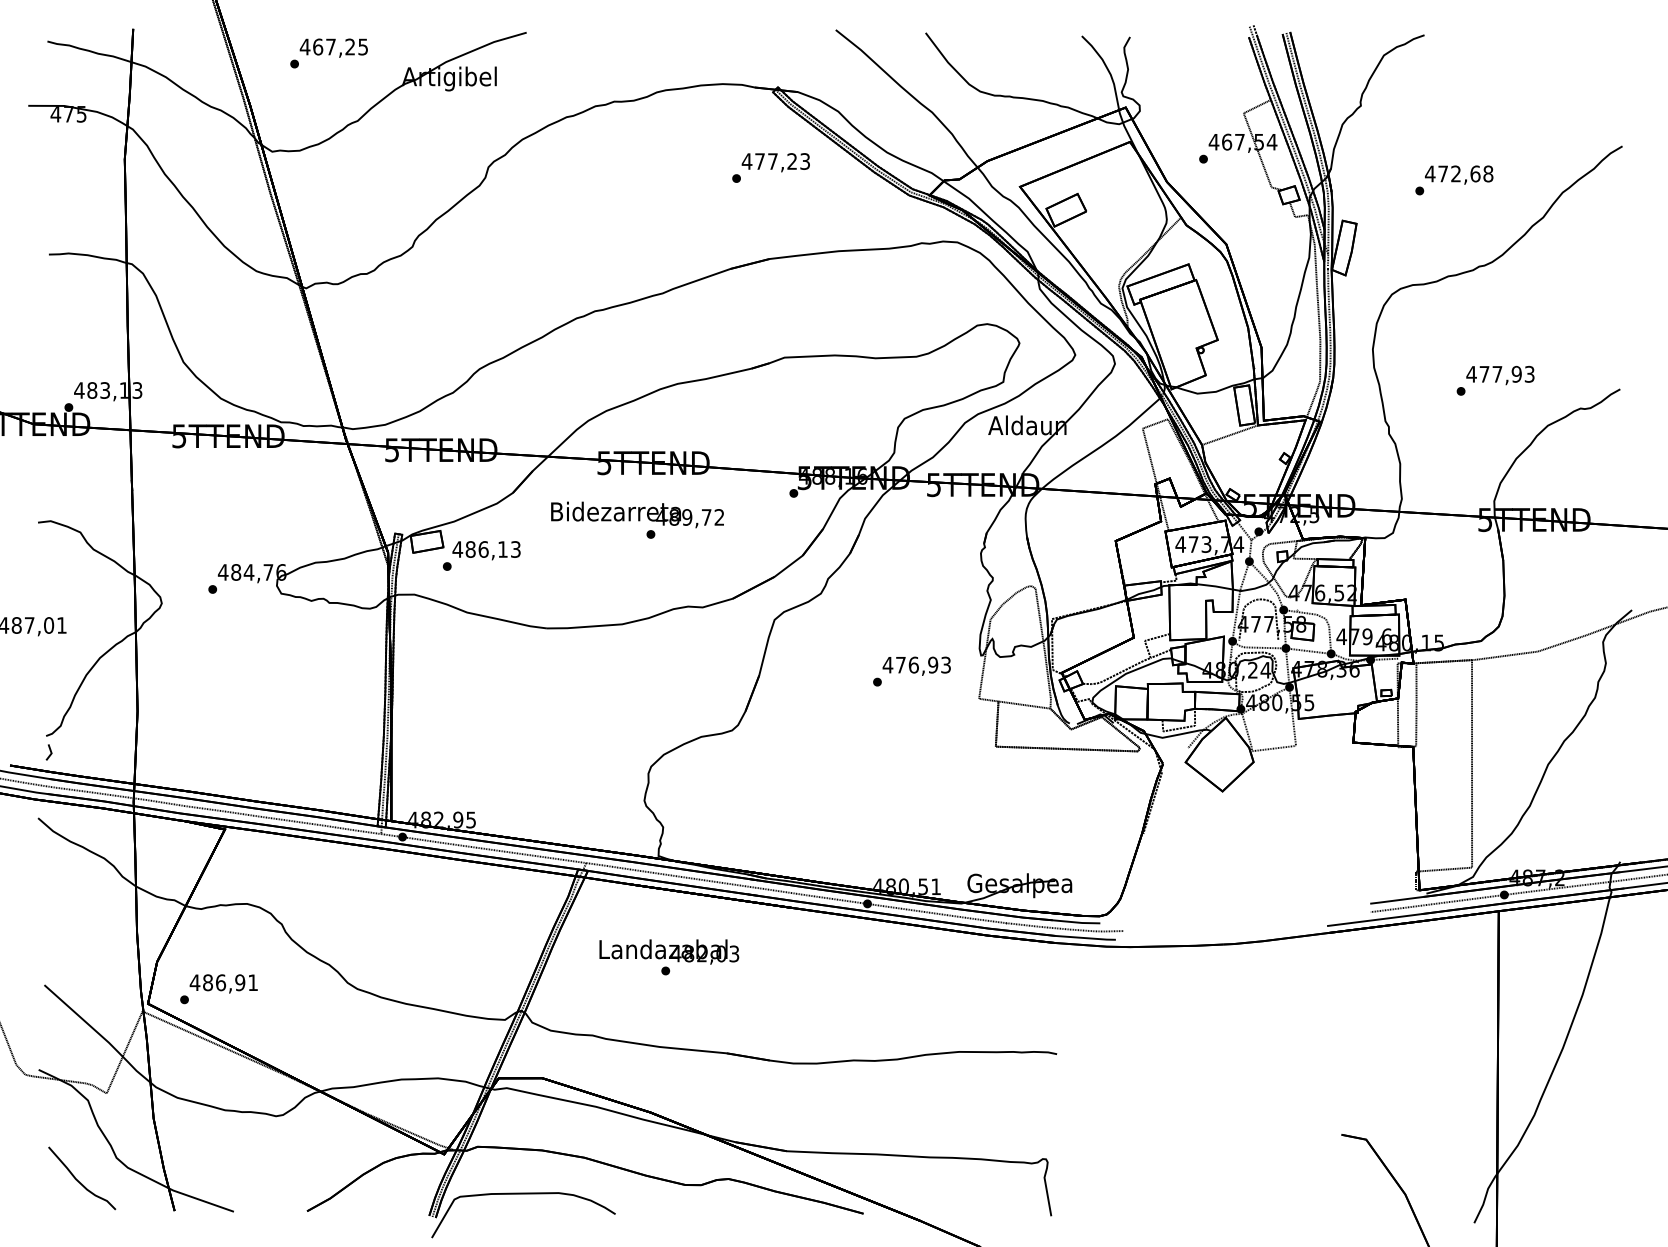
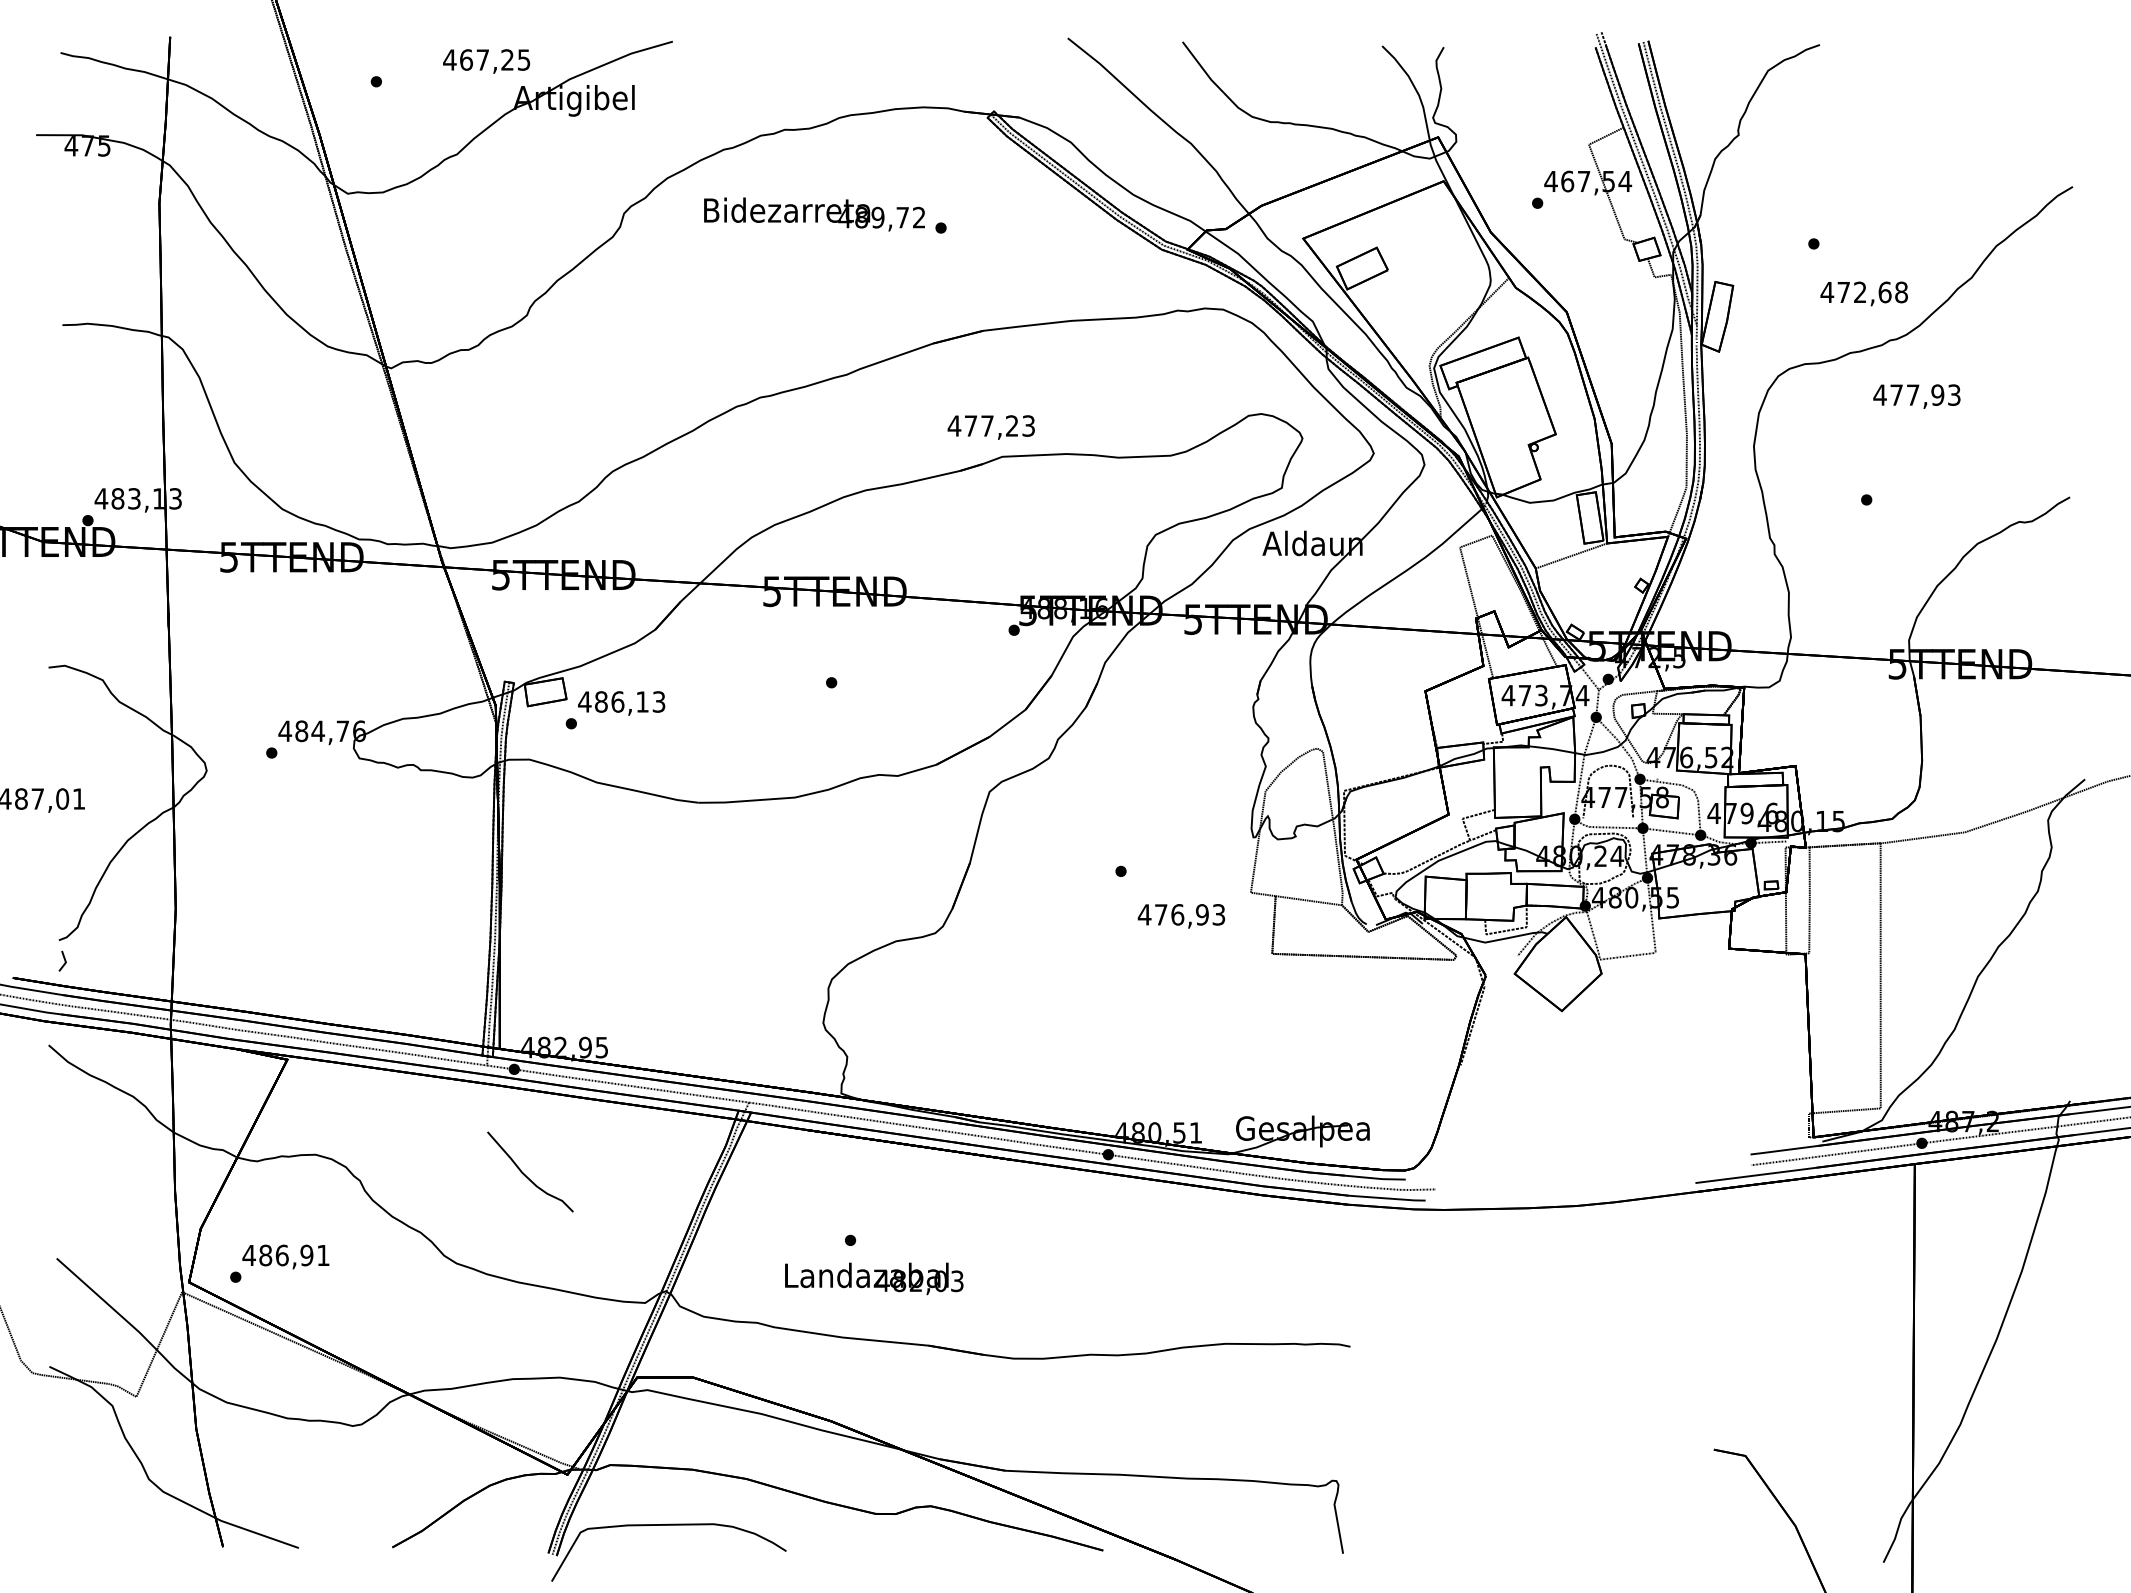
text: (333, 47) -> (486, 60), moved
text: (775, 162) -> (990, 427), moved
text: (1459, 174) -> (1864, 293), moved
text: (1500, 375) -> (1917, 396), moved
text: (637, 514) -> (814, 213), moved
text: (916, 665) -> (1181, 915), moved
text: (669, 951) -> (874, 1278), moved
curve: (79, 1181) -> (526, 1175), moved

